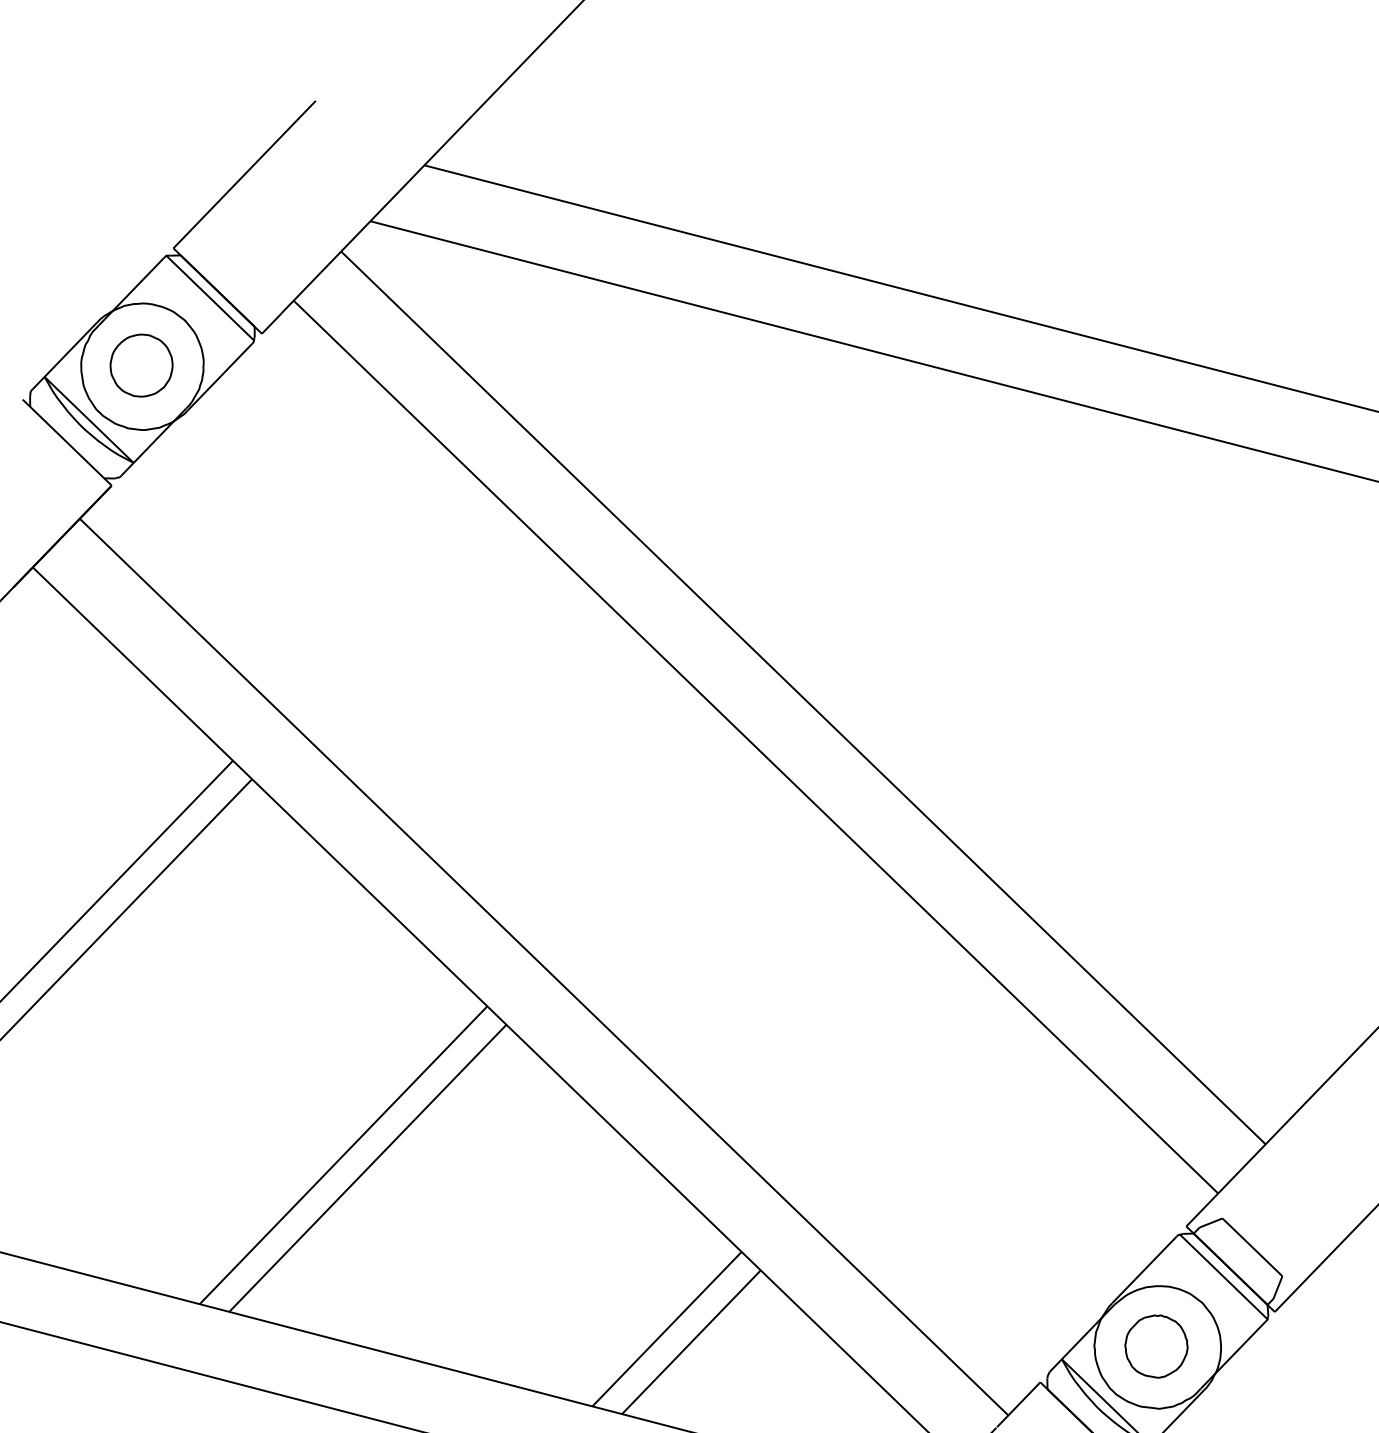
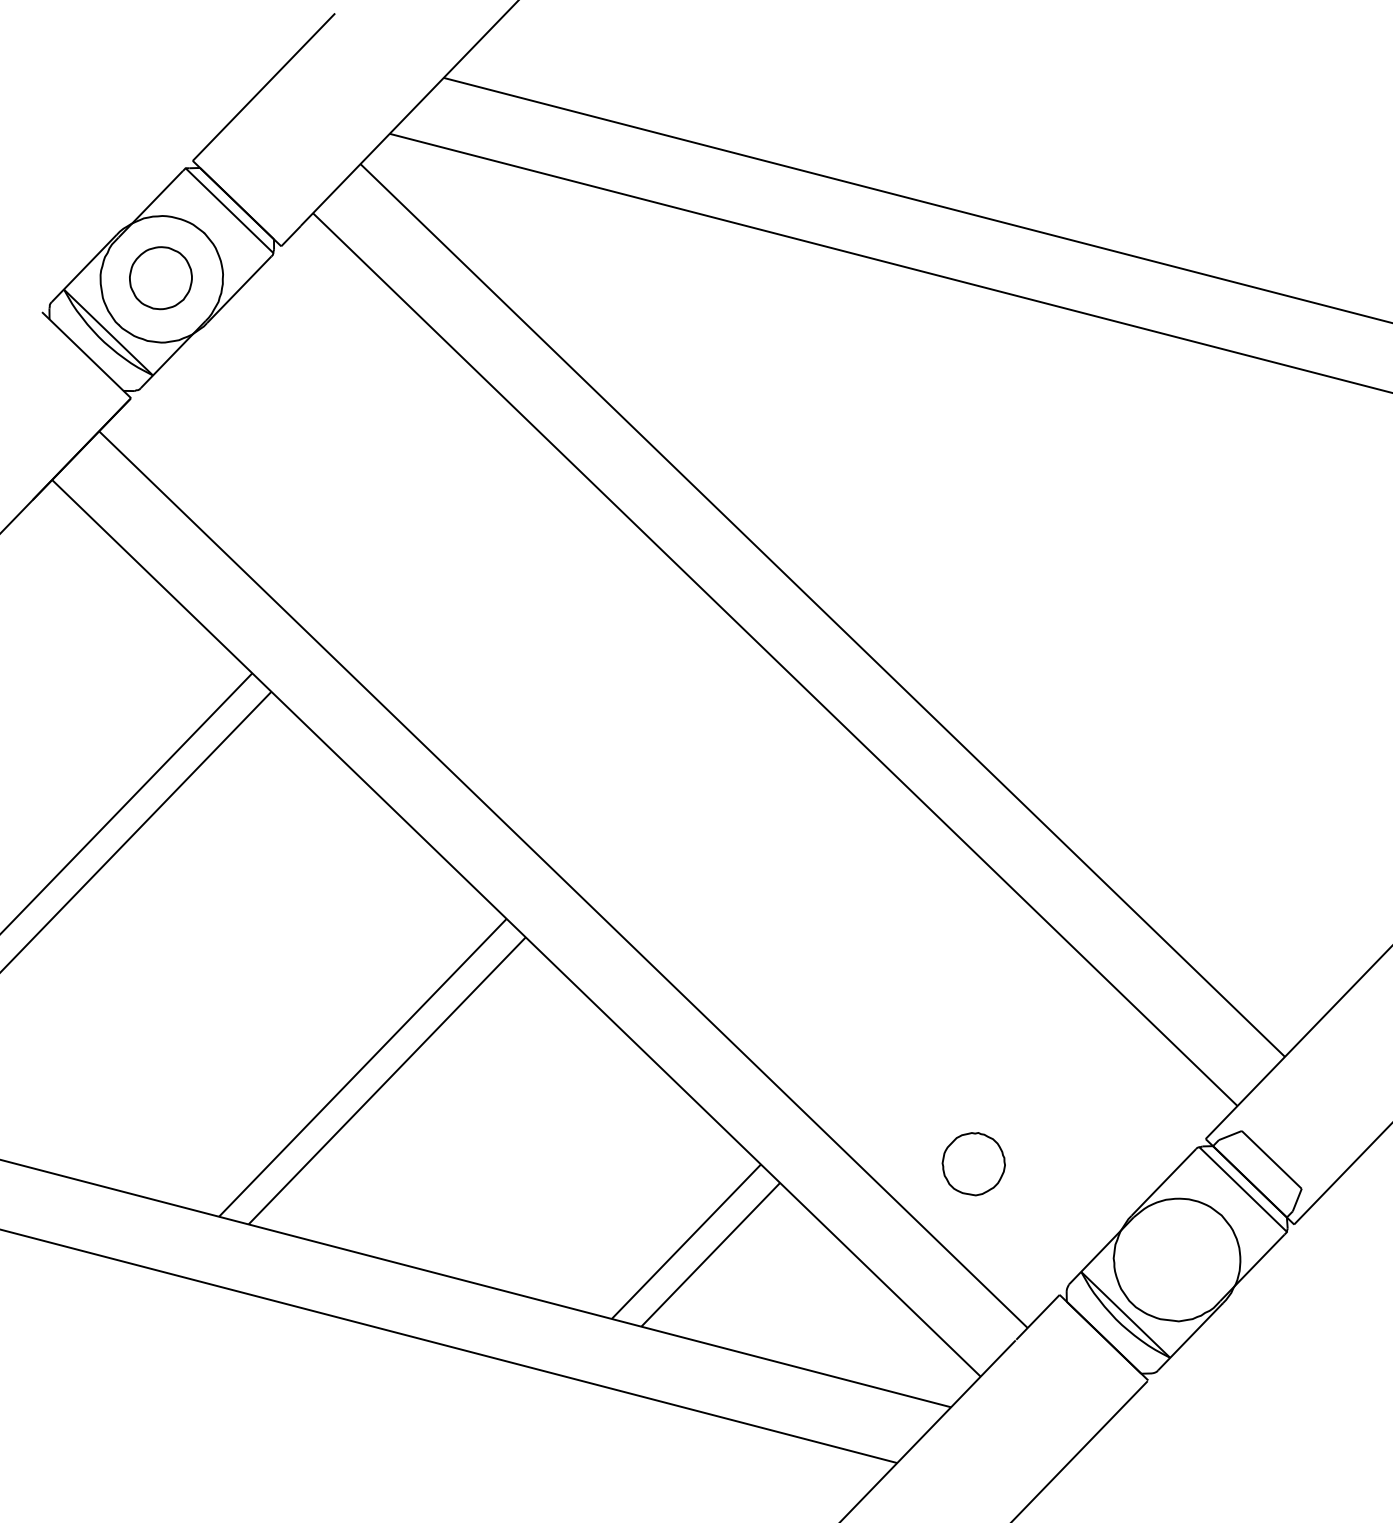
part: (1156, 1346) -> (973, 1164), moved

